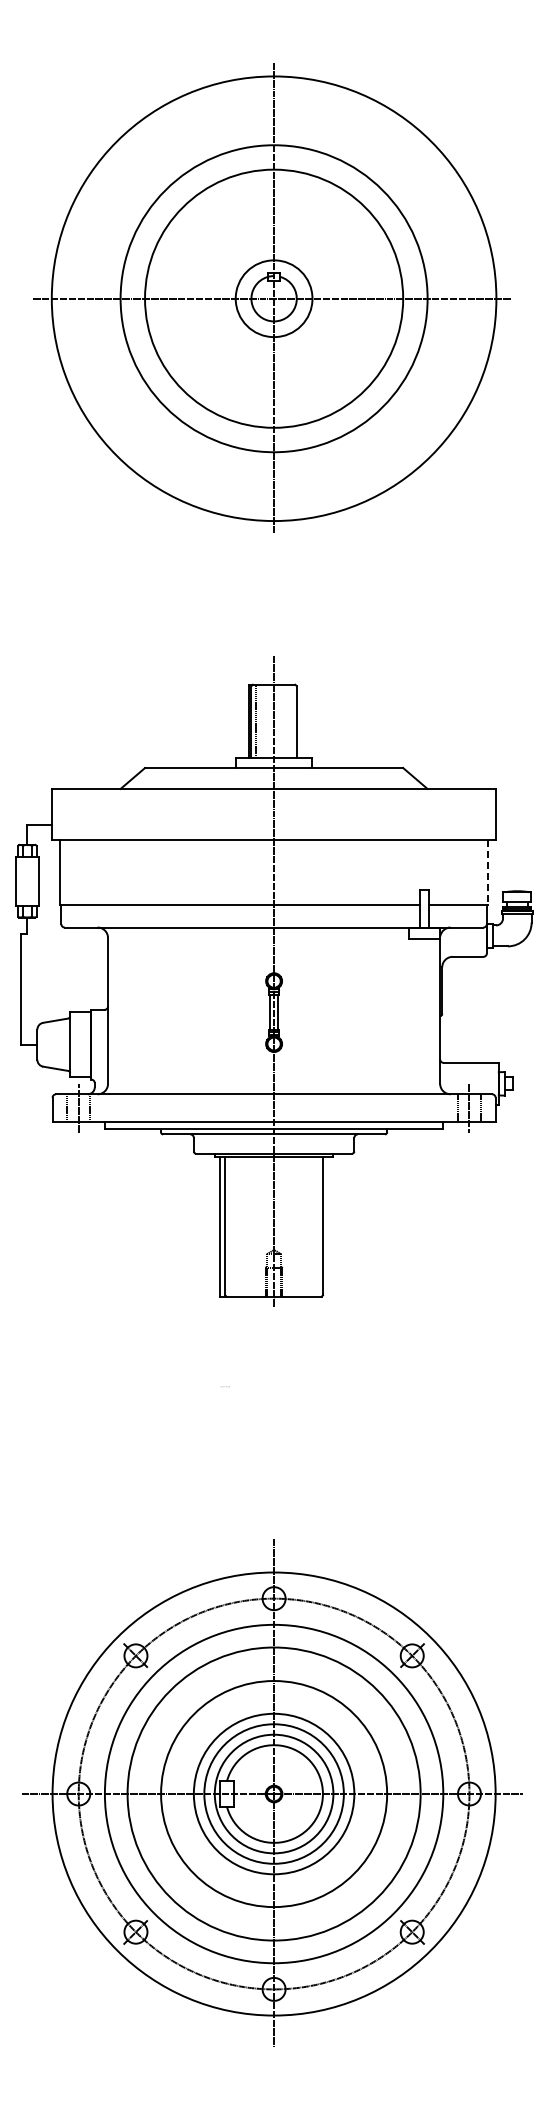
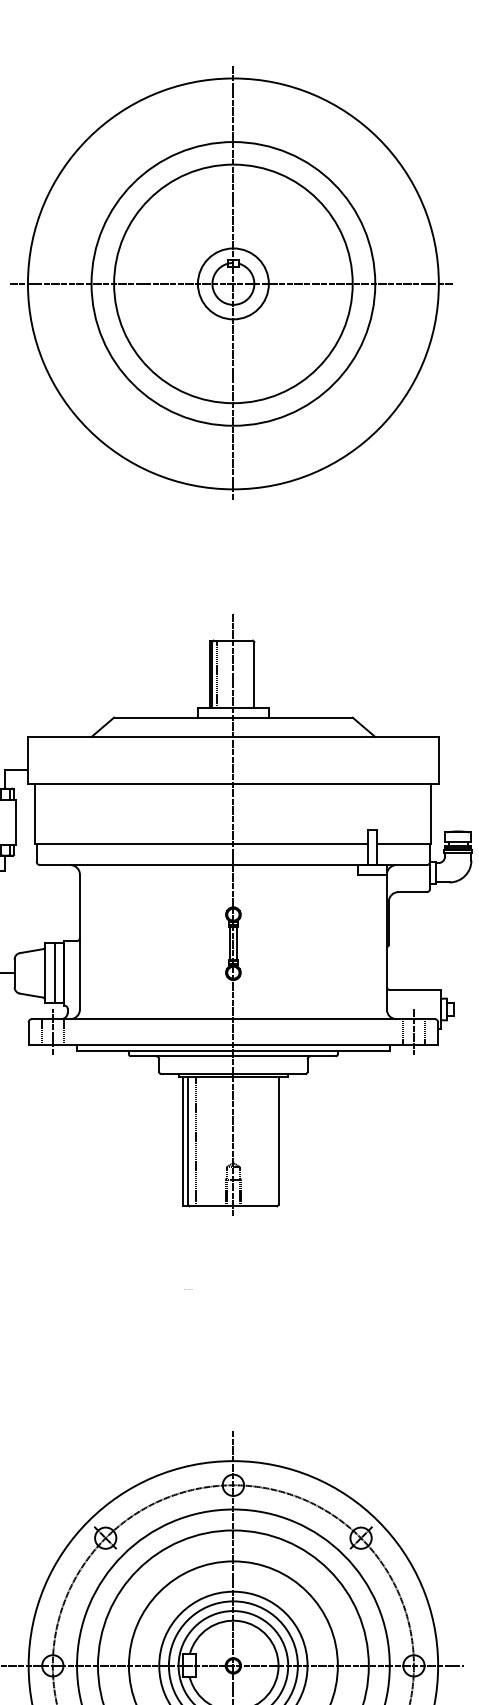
line: (488, 872) -> (431, 814), dashed -> solid
line: (80, 1044) -> (54, 973), added
line: (233, 1226) -> (195, 1141), added

